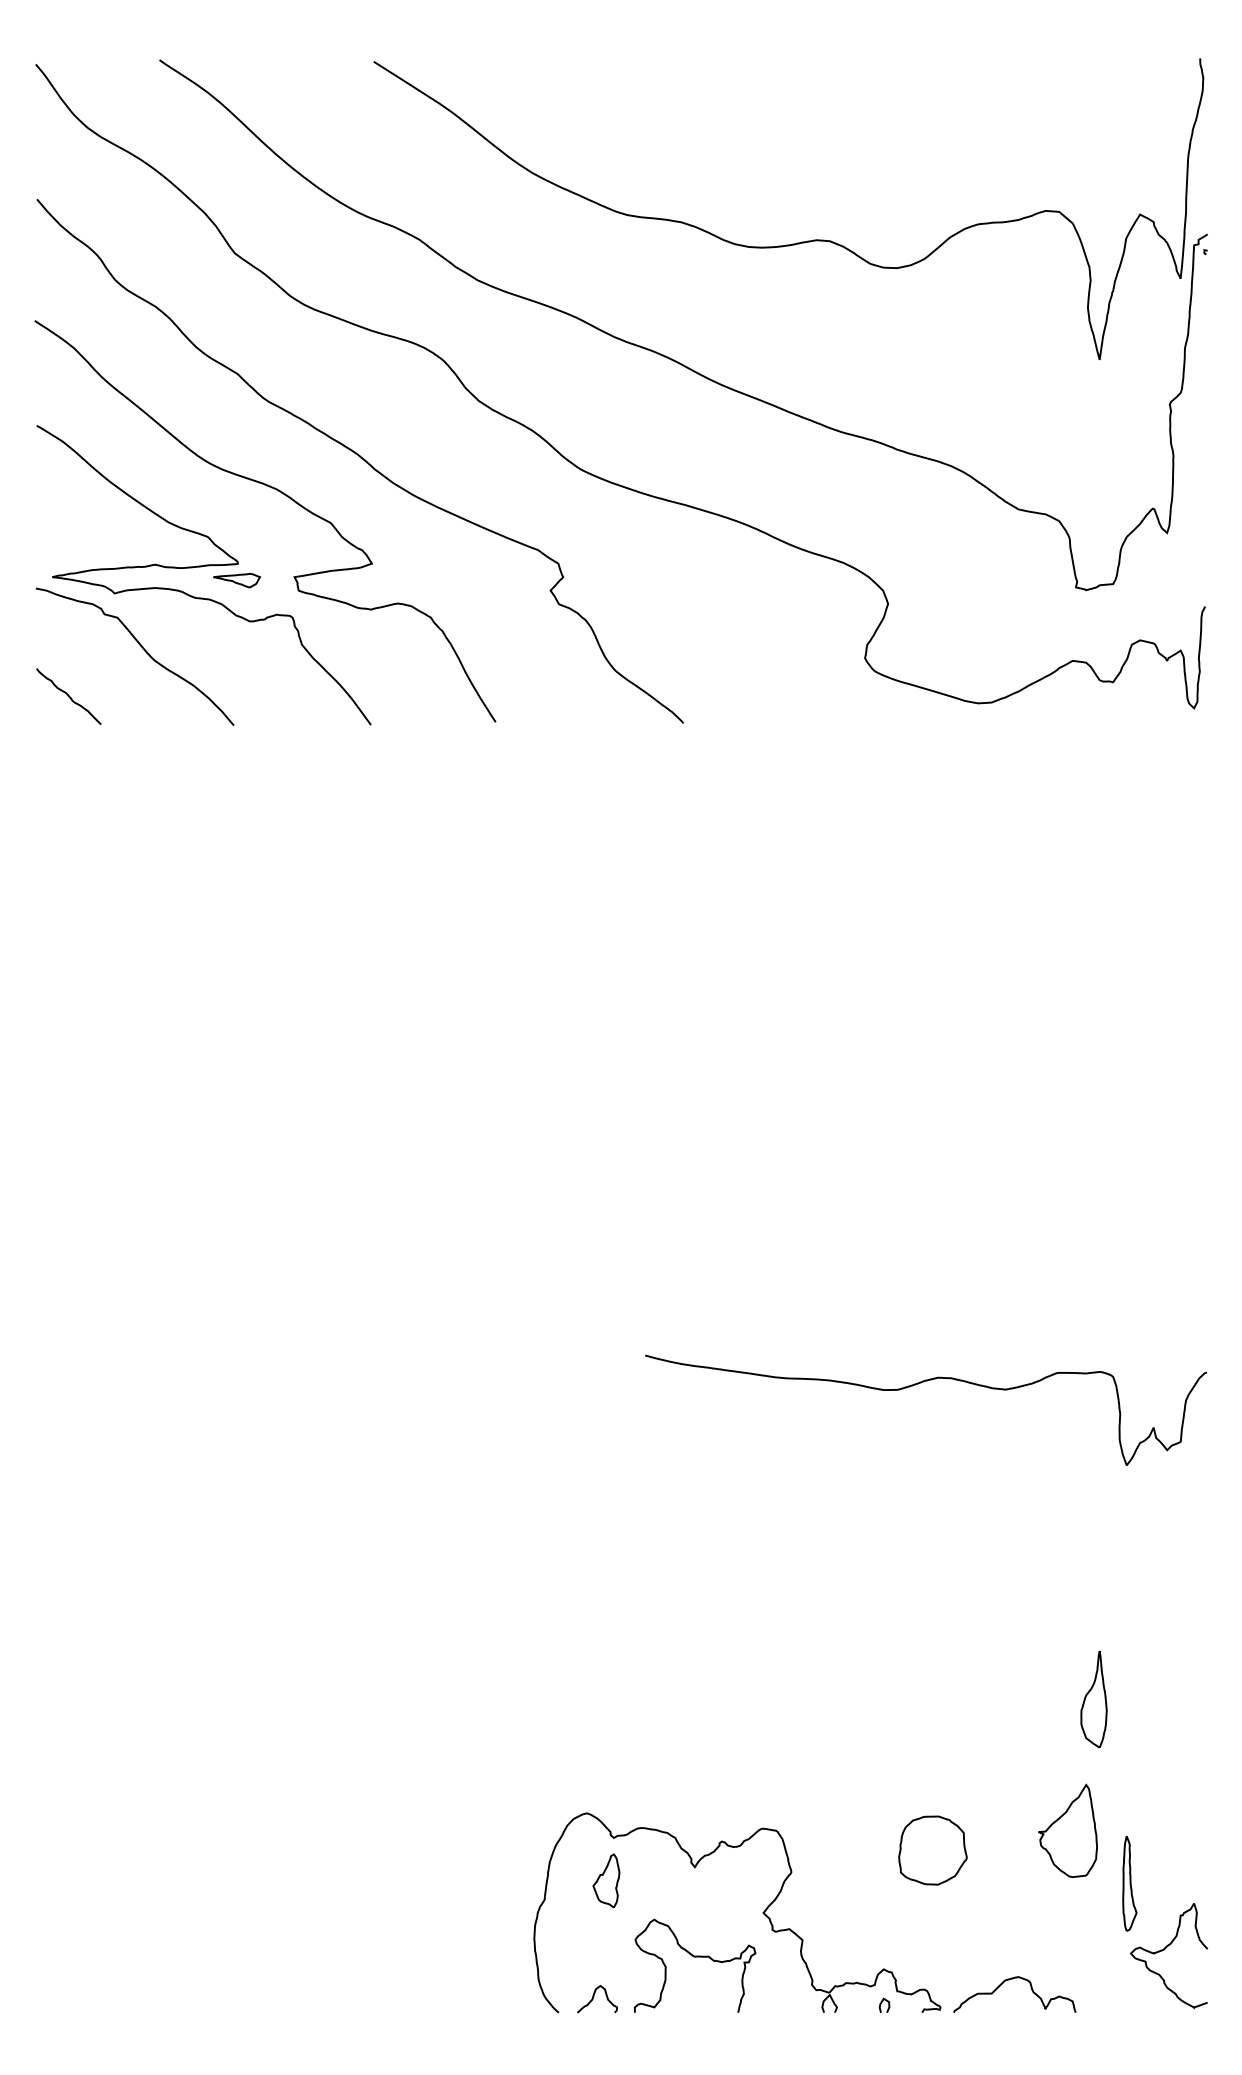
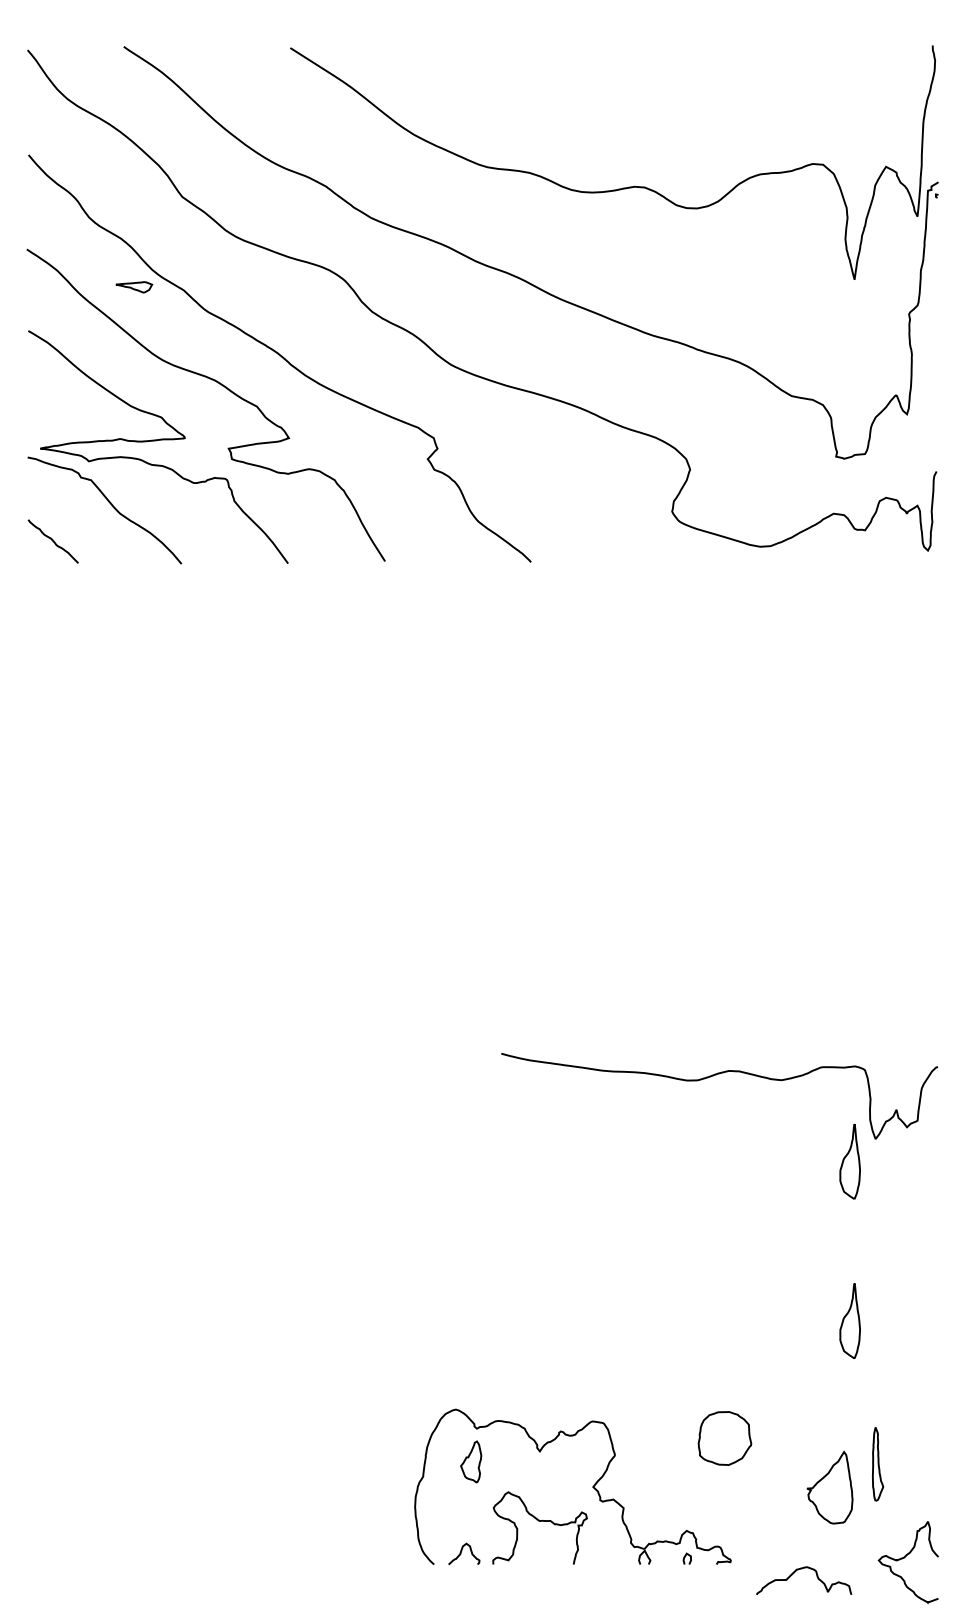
part: (236, 580) -> (133, 287), moved
part: (1093, 1494) -> (849, 1161), added
part: (1067, 1830) -> (829, 1487), moved
curve: (1164, 1950) -> (904, 1558), moved
curve: (1009, 1980) -> (800, 1569), moved

